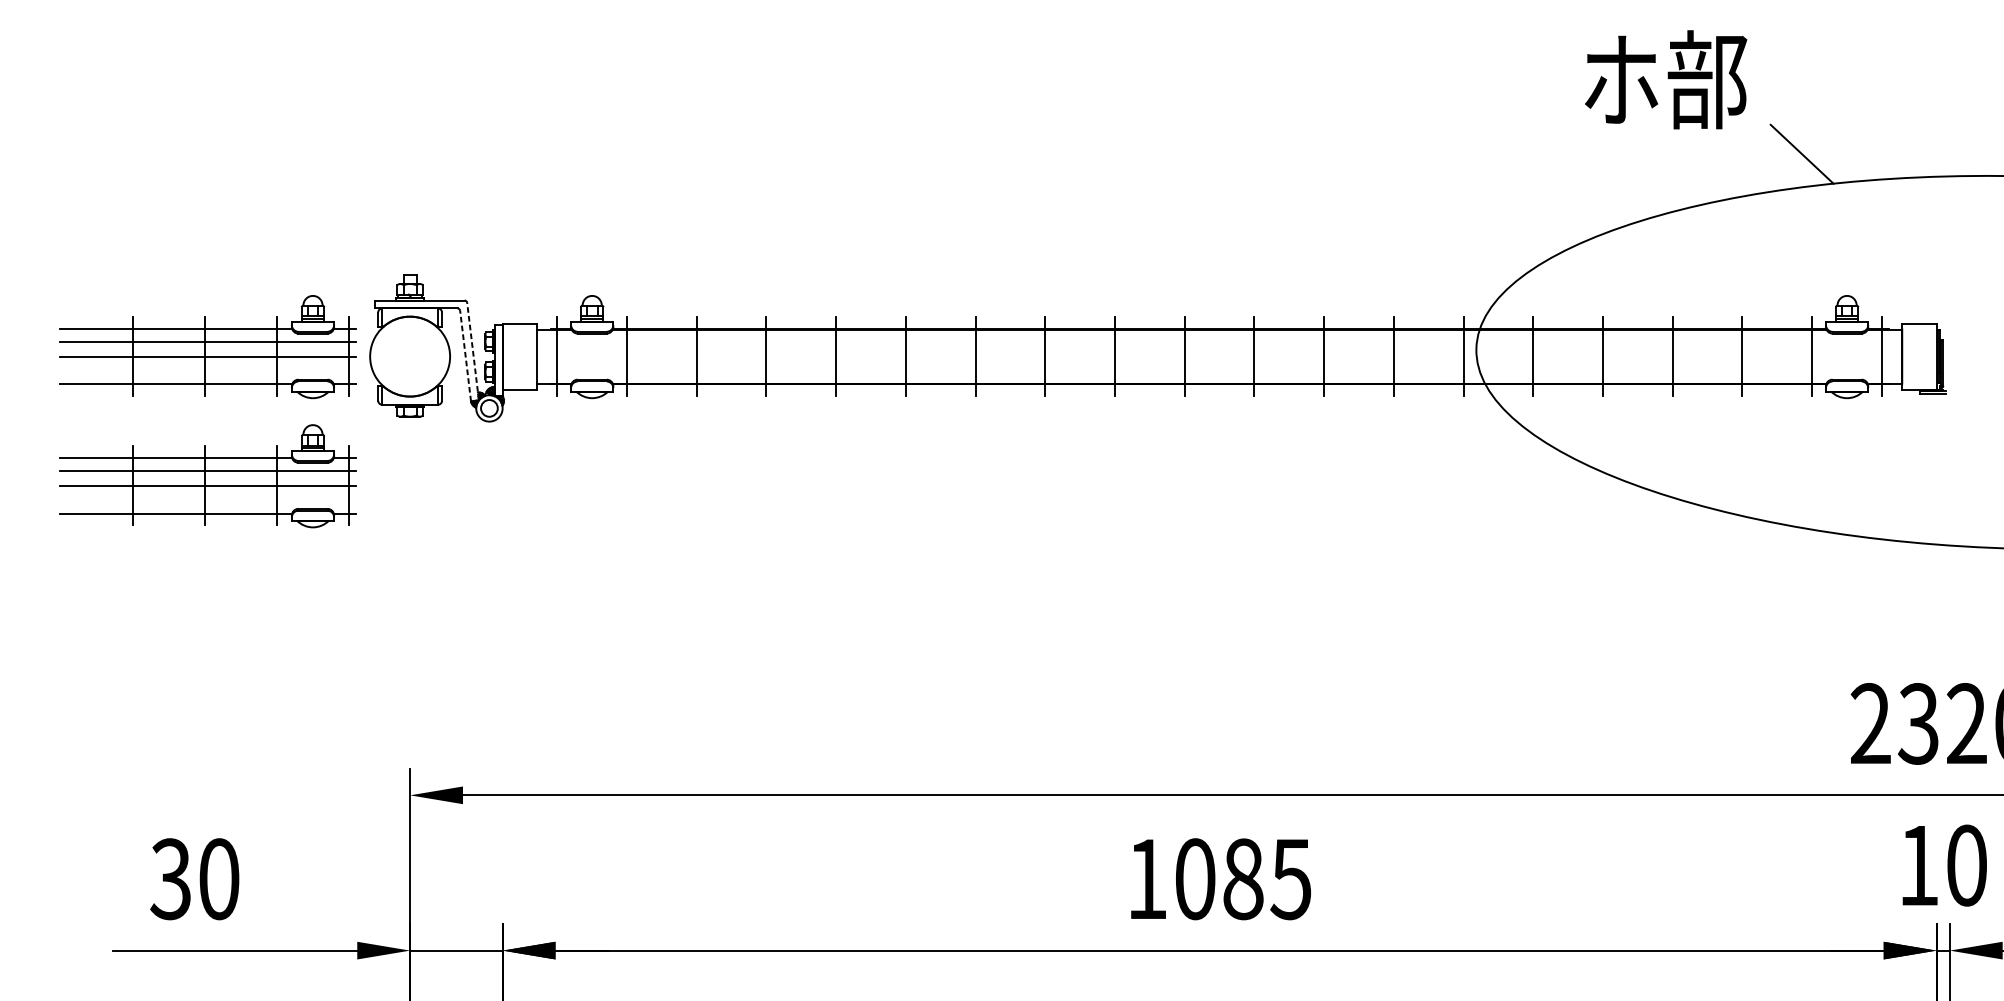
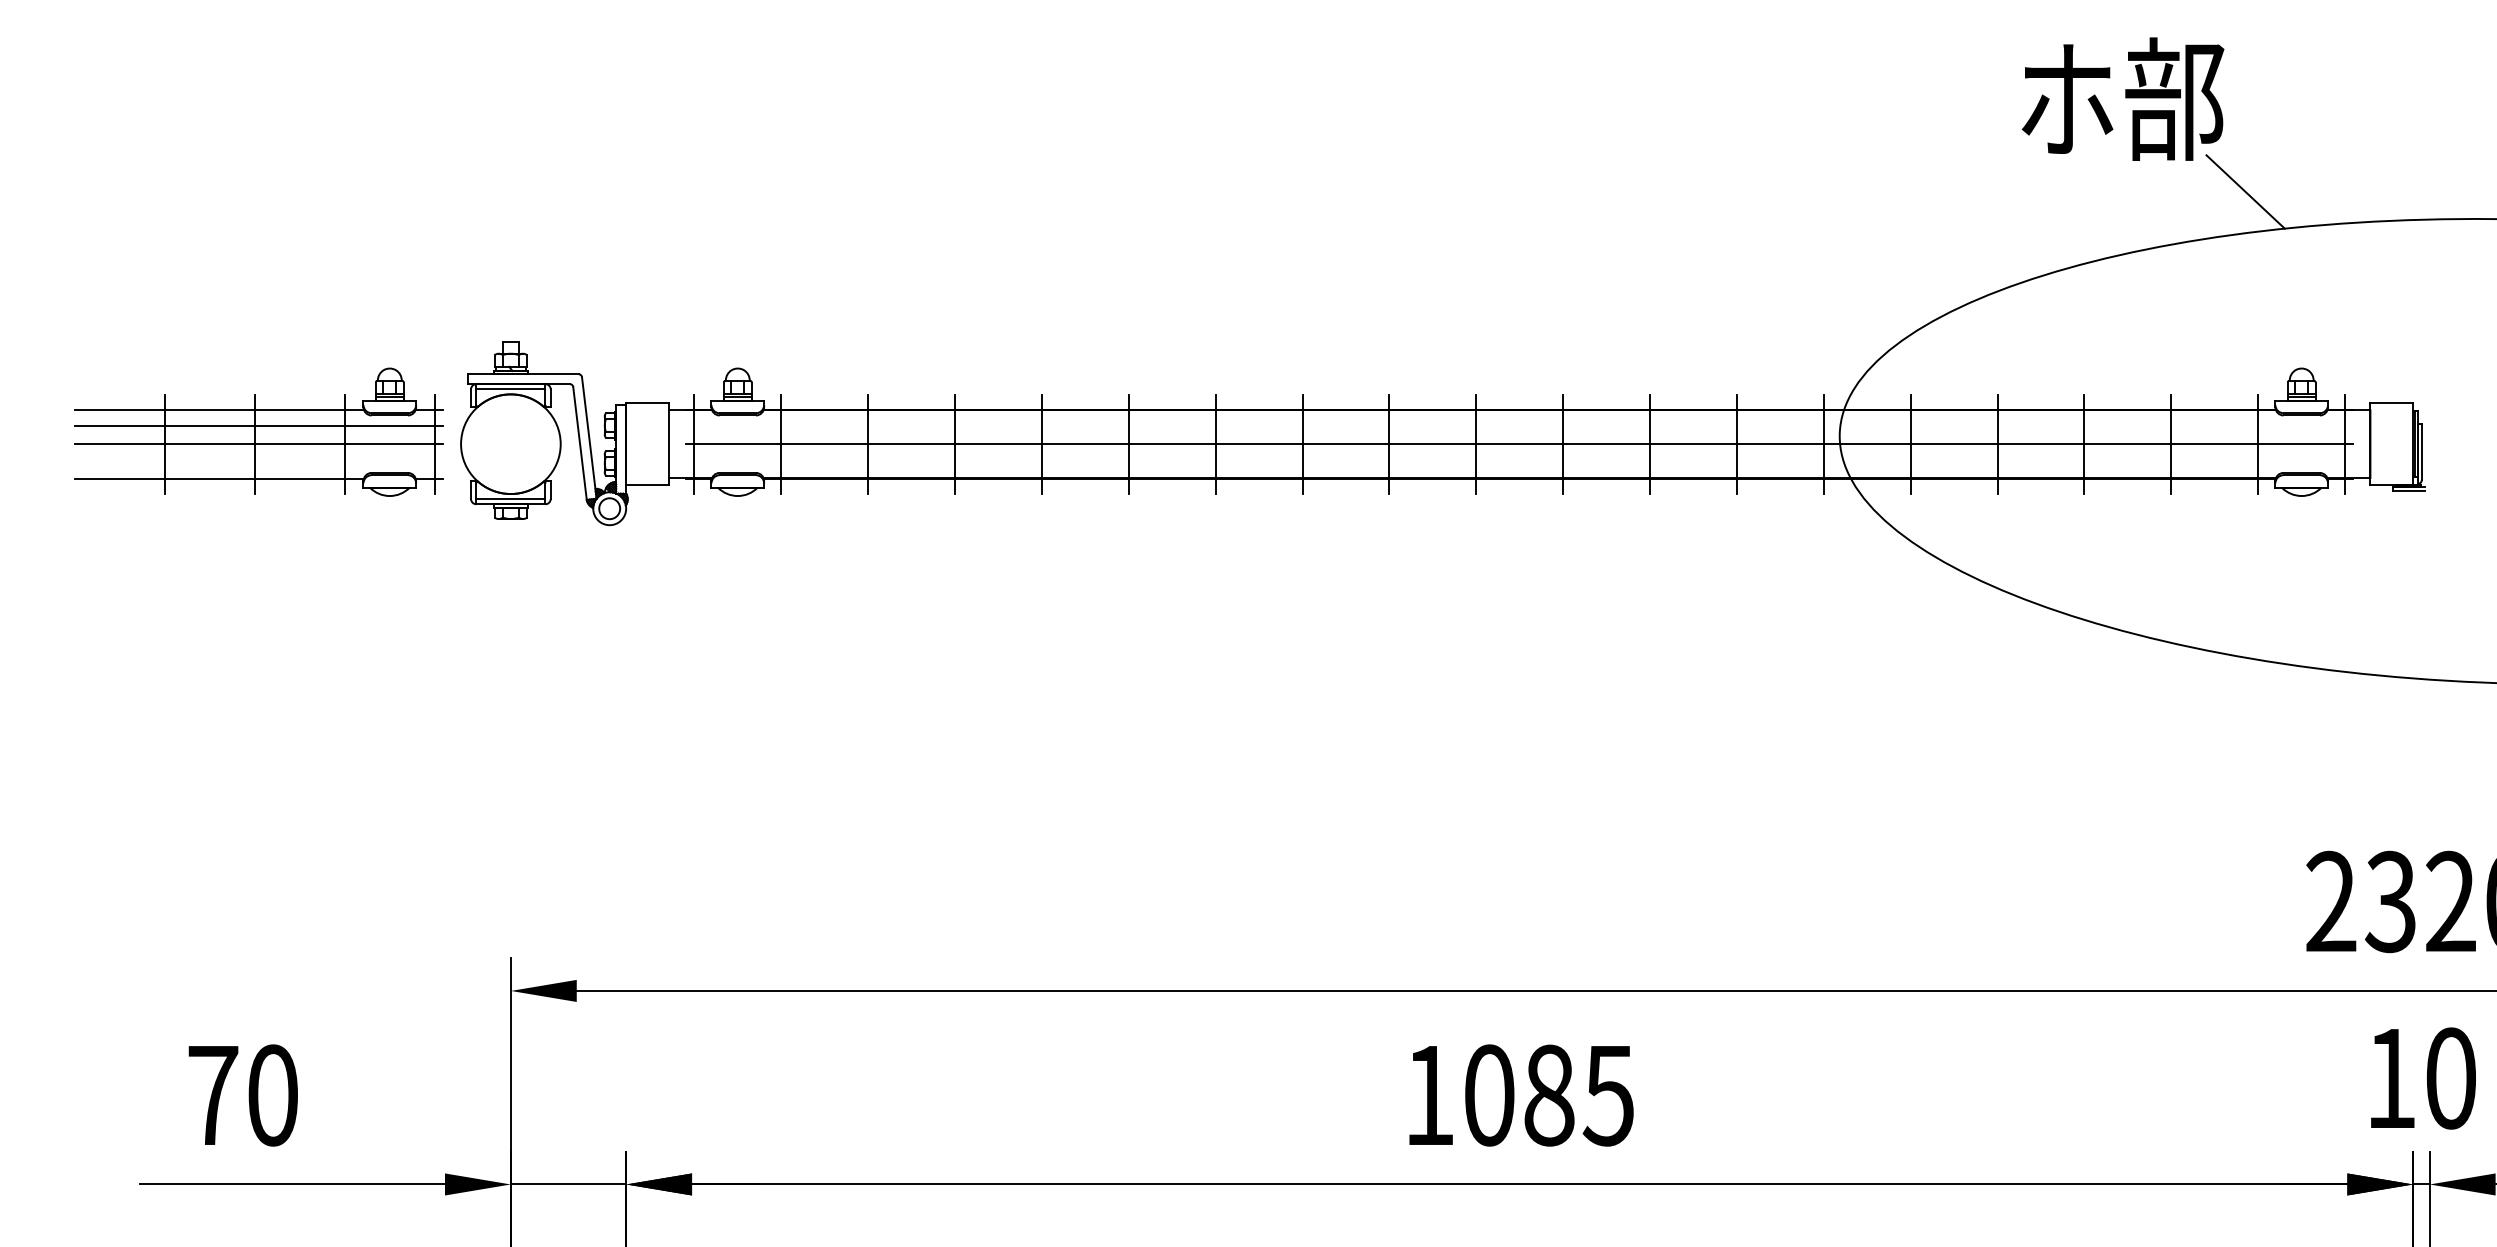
text: (1666, 79) -> (2123, 98), moved
line: (409, 312) -> (510, 389), added
line: (473, 351) -> (589, 437), dashed -> solid
line: (465, 356) -> (580, 443), dashed -> solid
line: (1219, 356) -> (1519, 444), added
line: (409, 400) -> (510, 498), added
part: (207, 475) -> (258, 592), removed
text: (170, 879) -> (212, 1095), 30 -> 70

